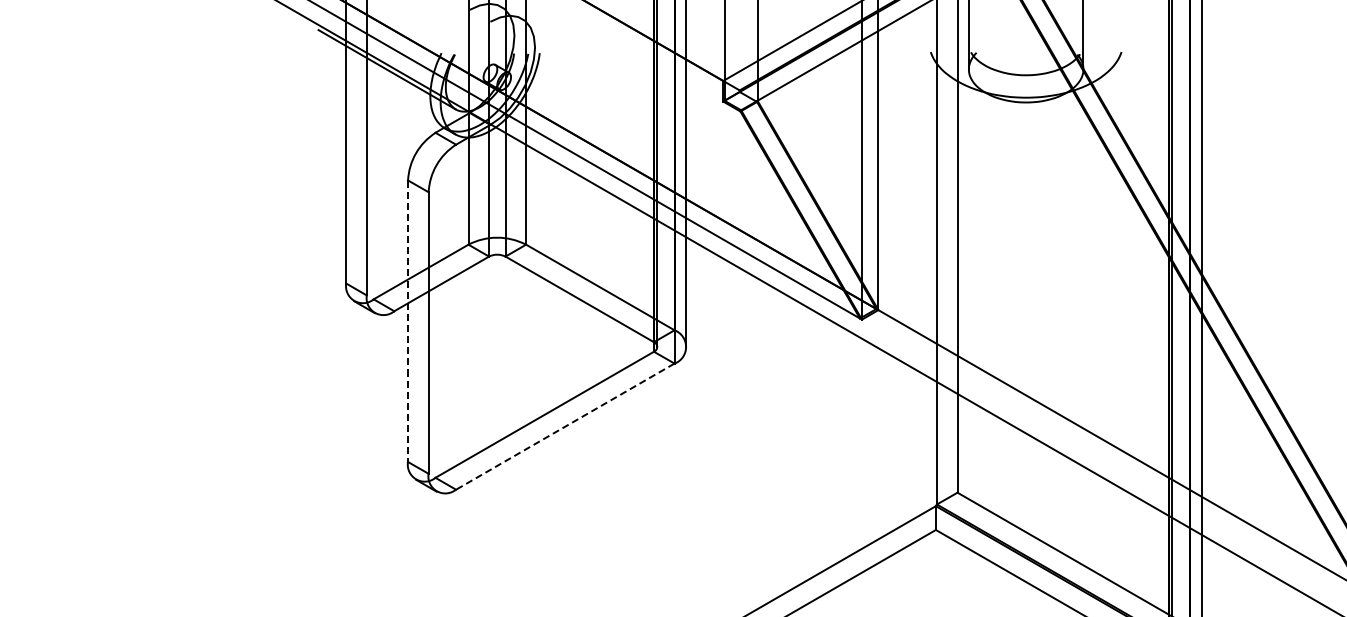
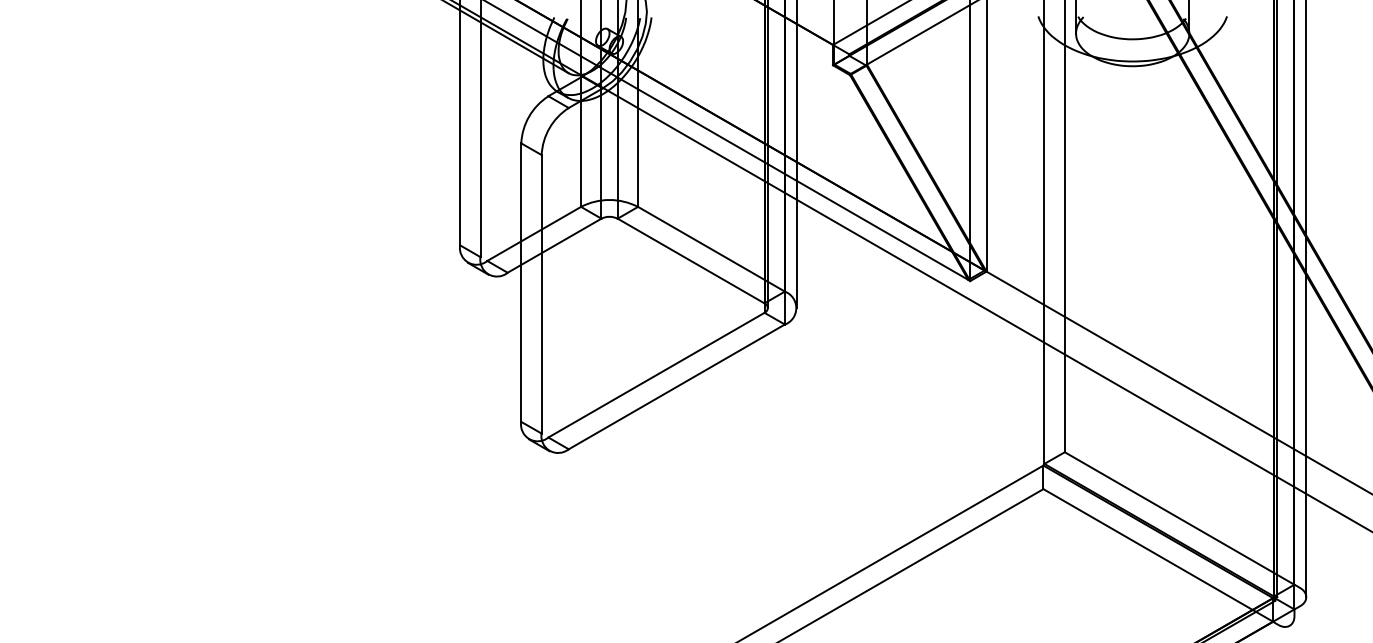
line: (408, 322) -> (521, 283), dashed -> solid
line: (564, 426) -> (676, 386), dashed -> solid

